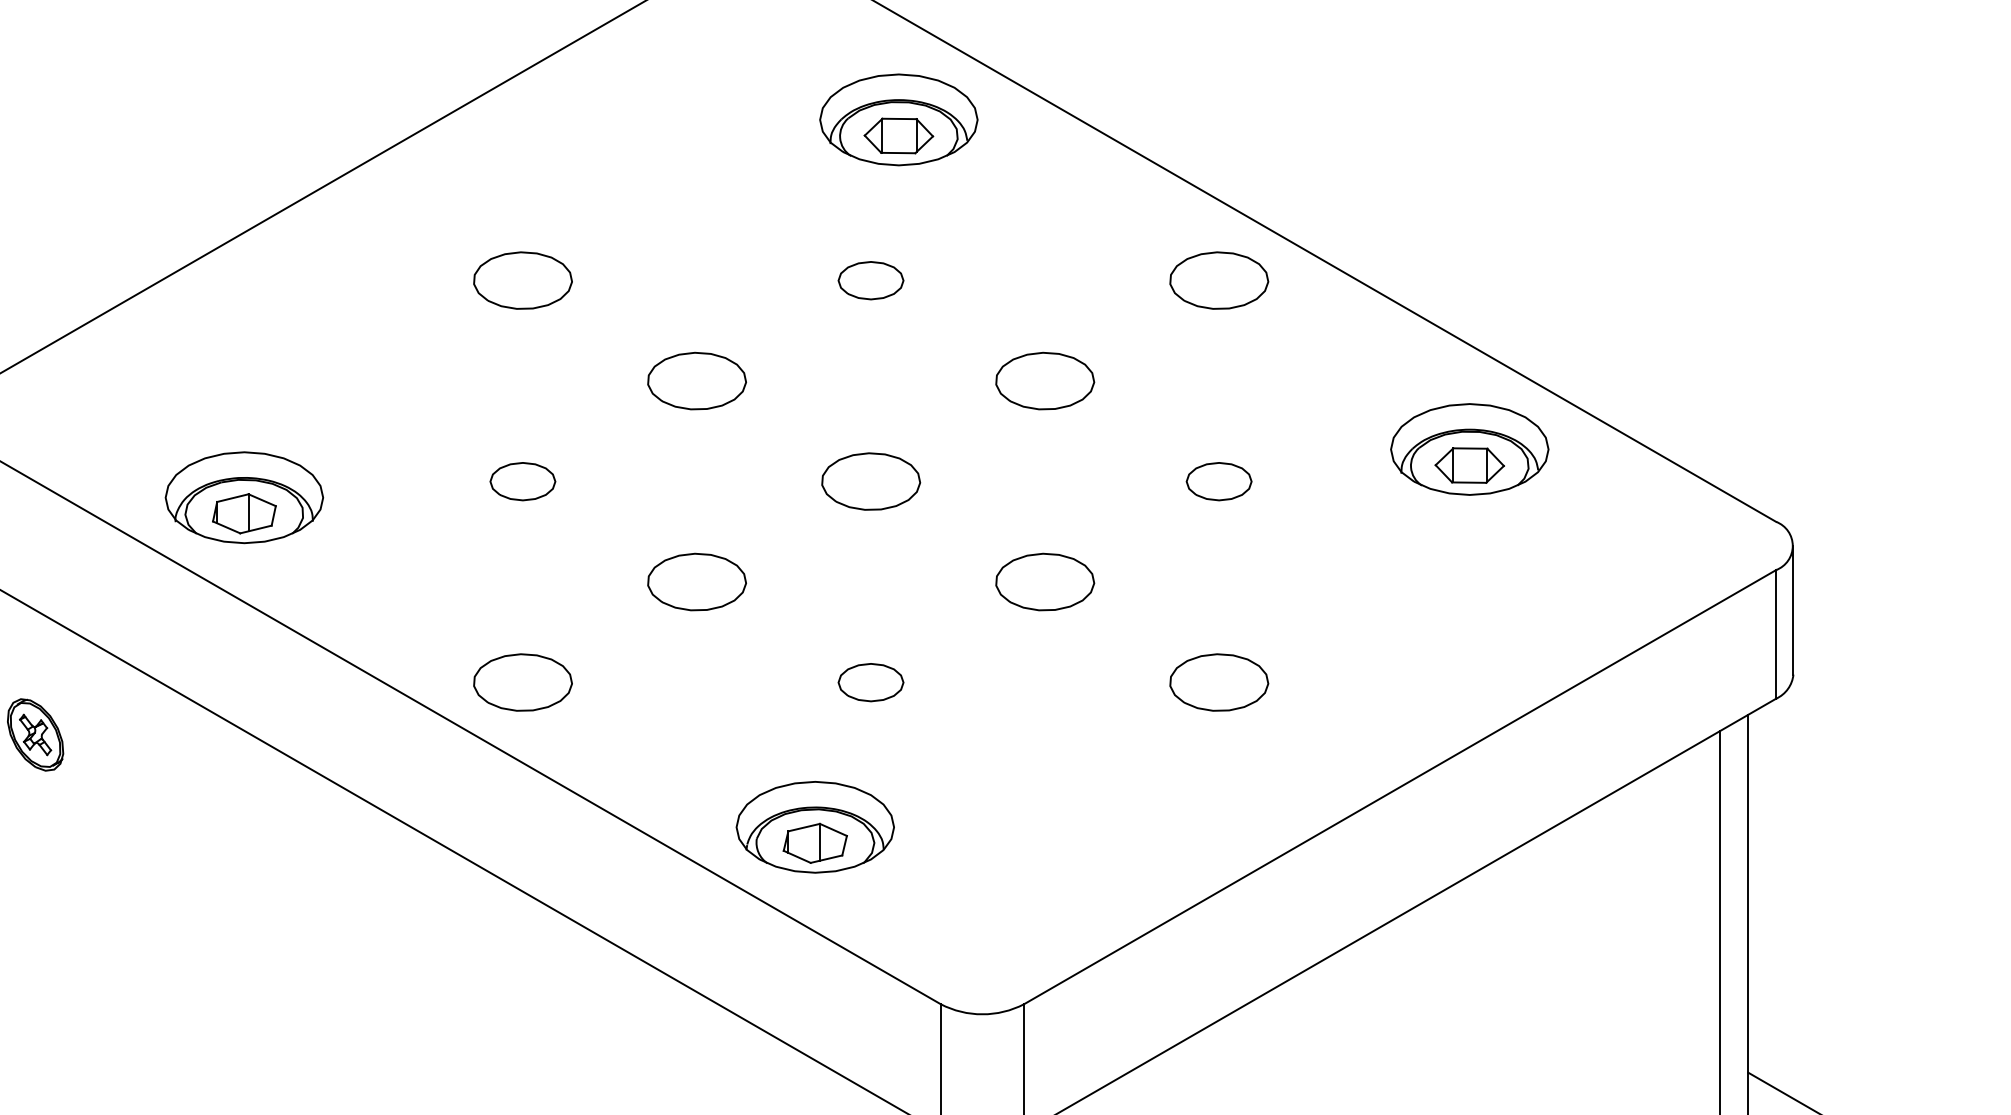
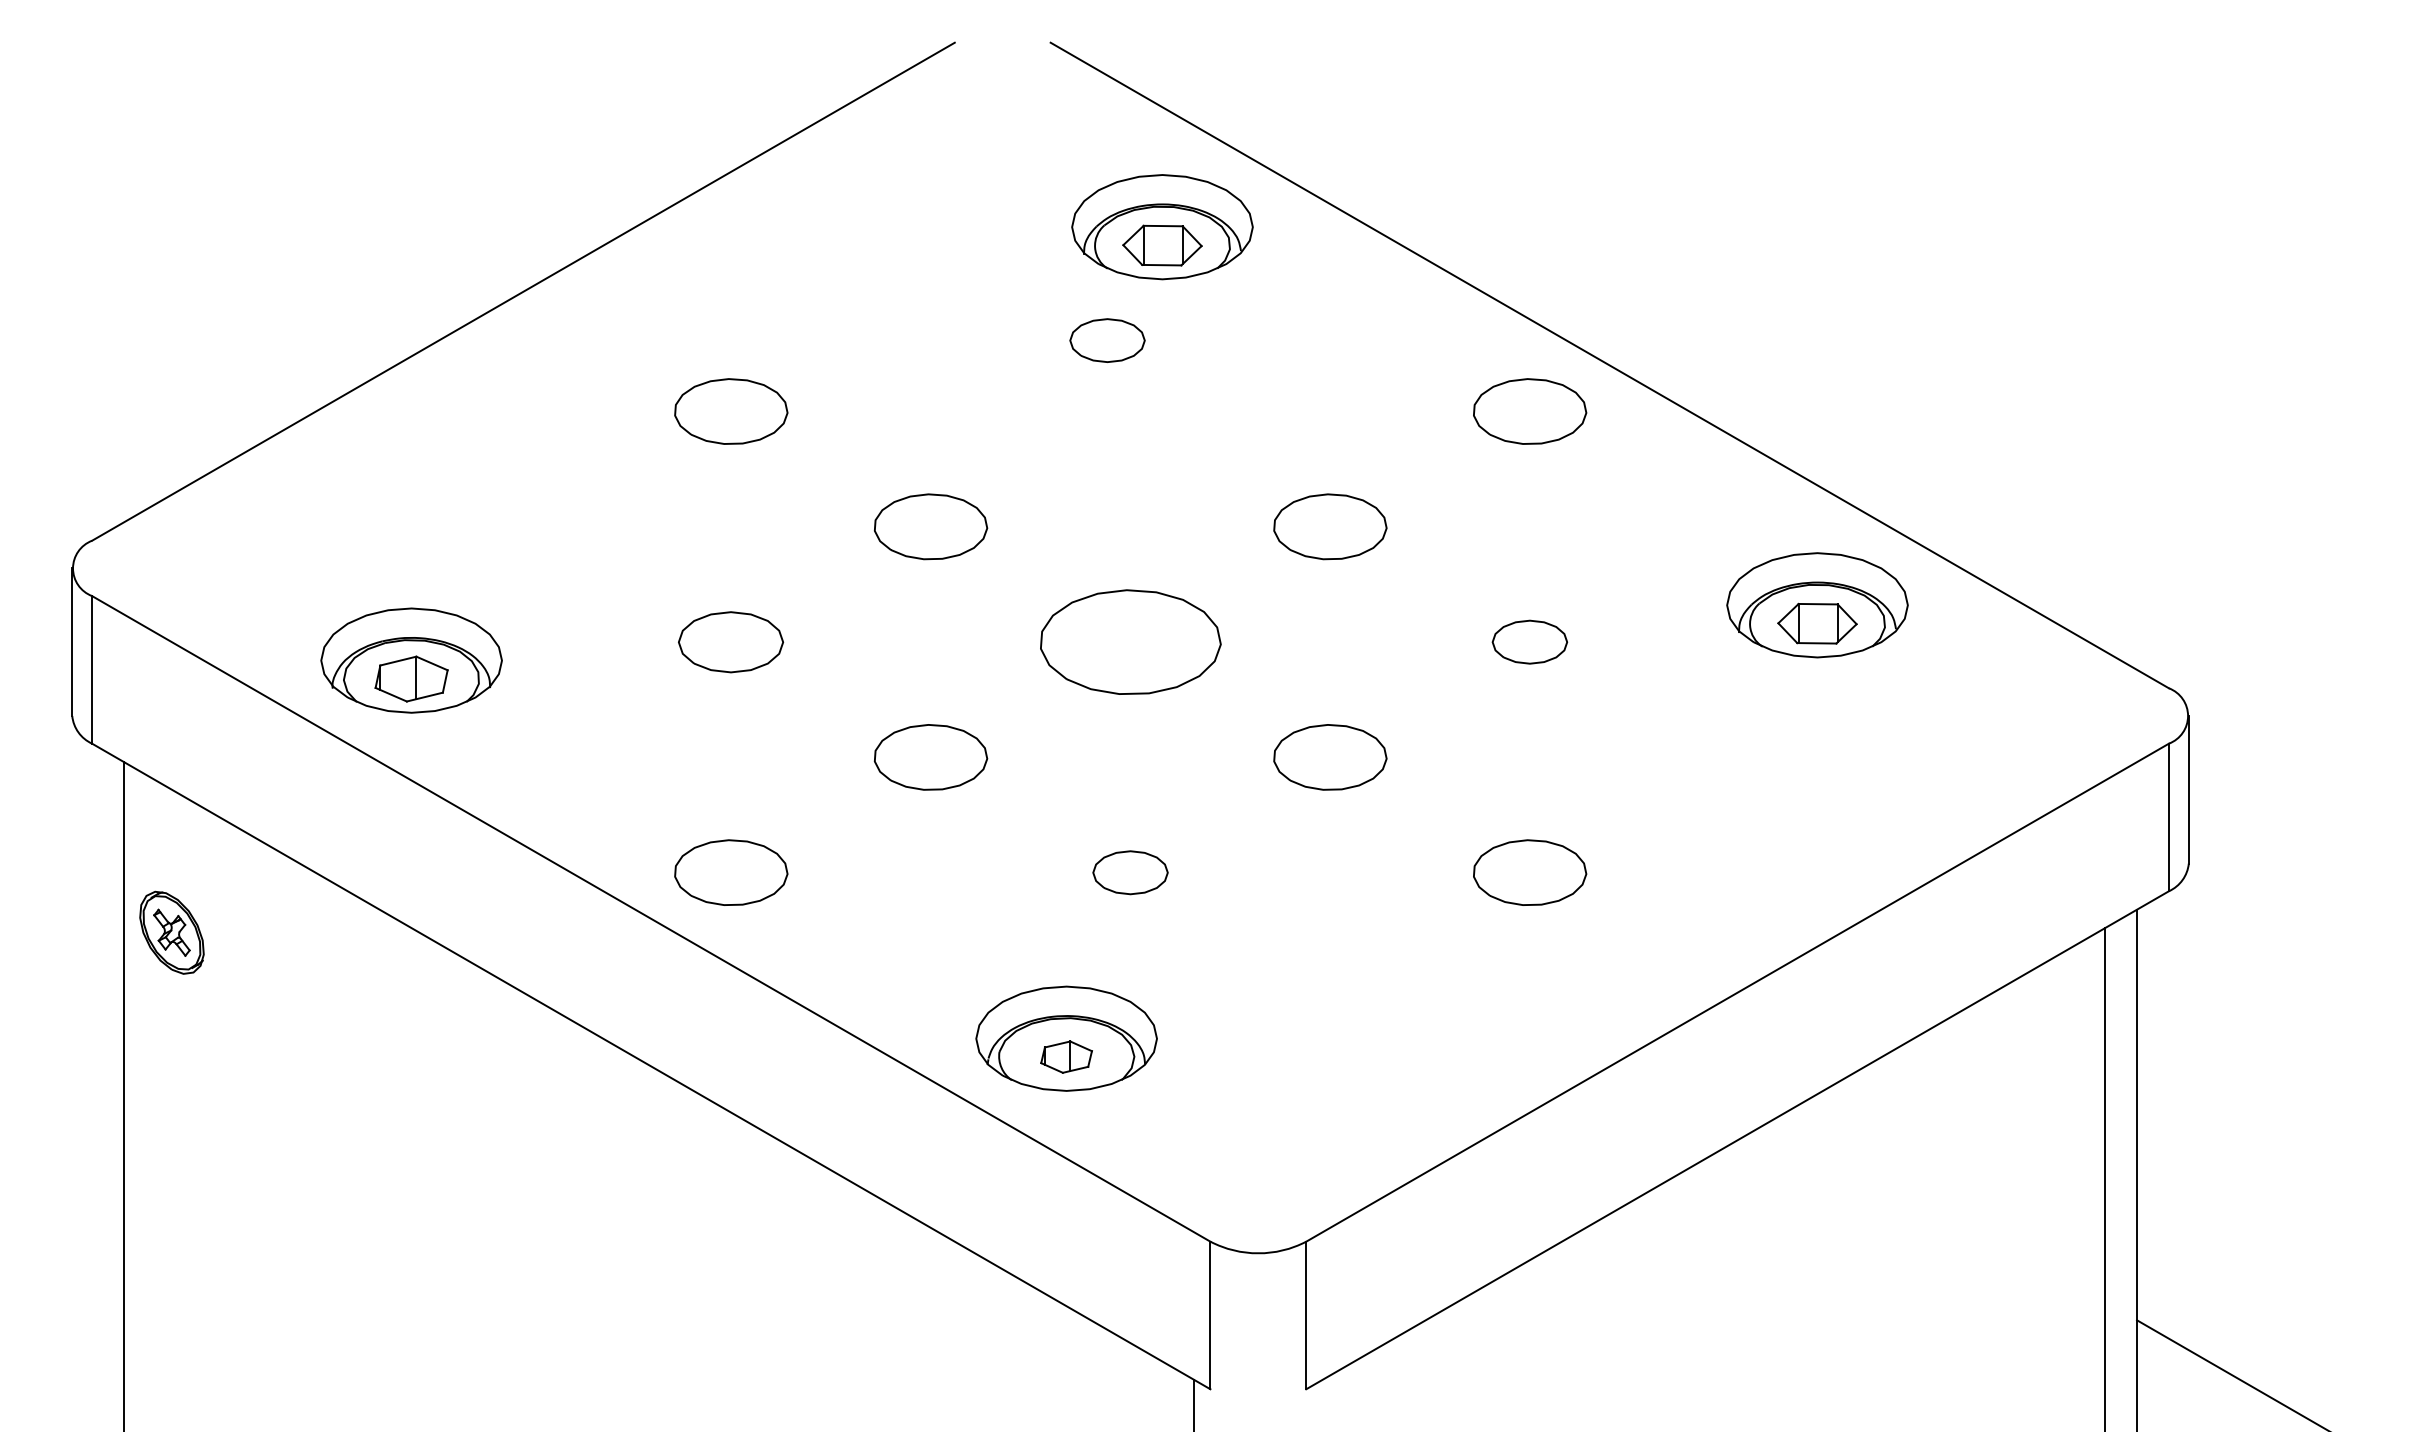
part: (871, 280) -> (1107, 340), moved
part: (523, 481) -> (731, 641), size x1.4
part: (871, 481) -> (1130, 641), size x1.6
part: (815, 842) -> (1066, 1056), size x0.7

